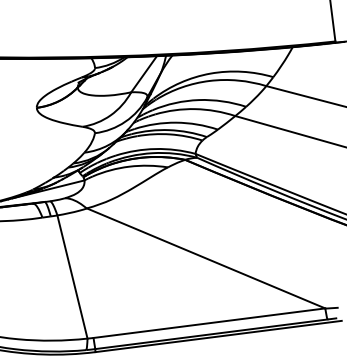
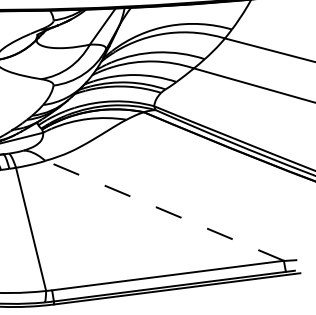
line: (205, 258) -> (164, 210), solid -> dashed

